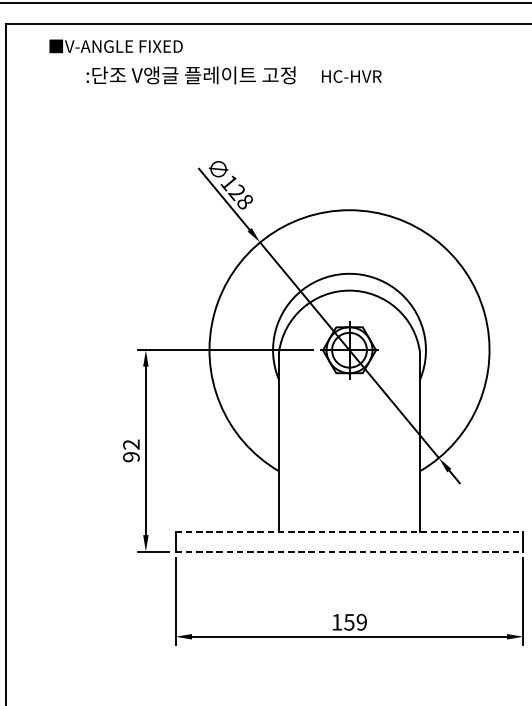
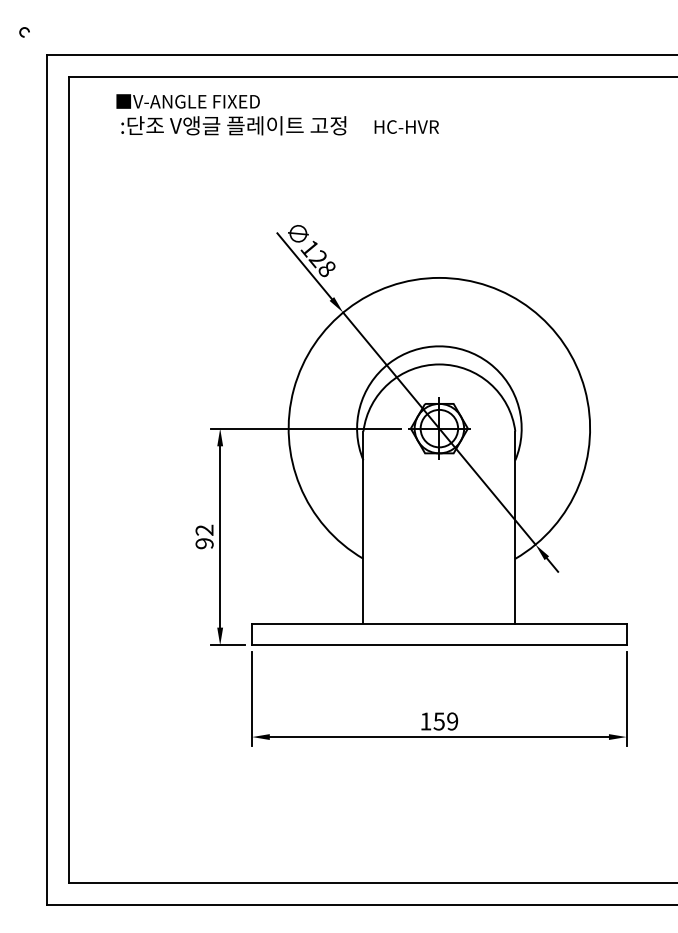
text: (233, 75) -> (279, 125), moved
line: (349, 532) -> (439, 624), dashed -> solid
line: (349, 551) -> (439, 645), dashed -> solid

